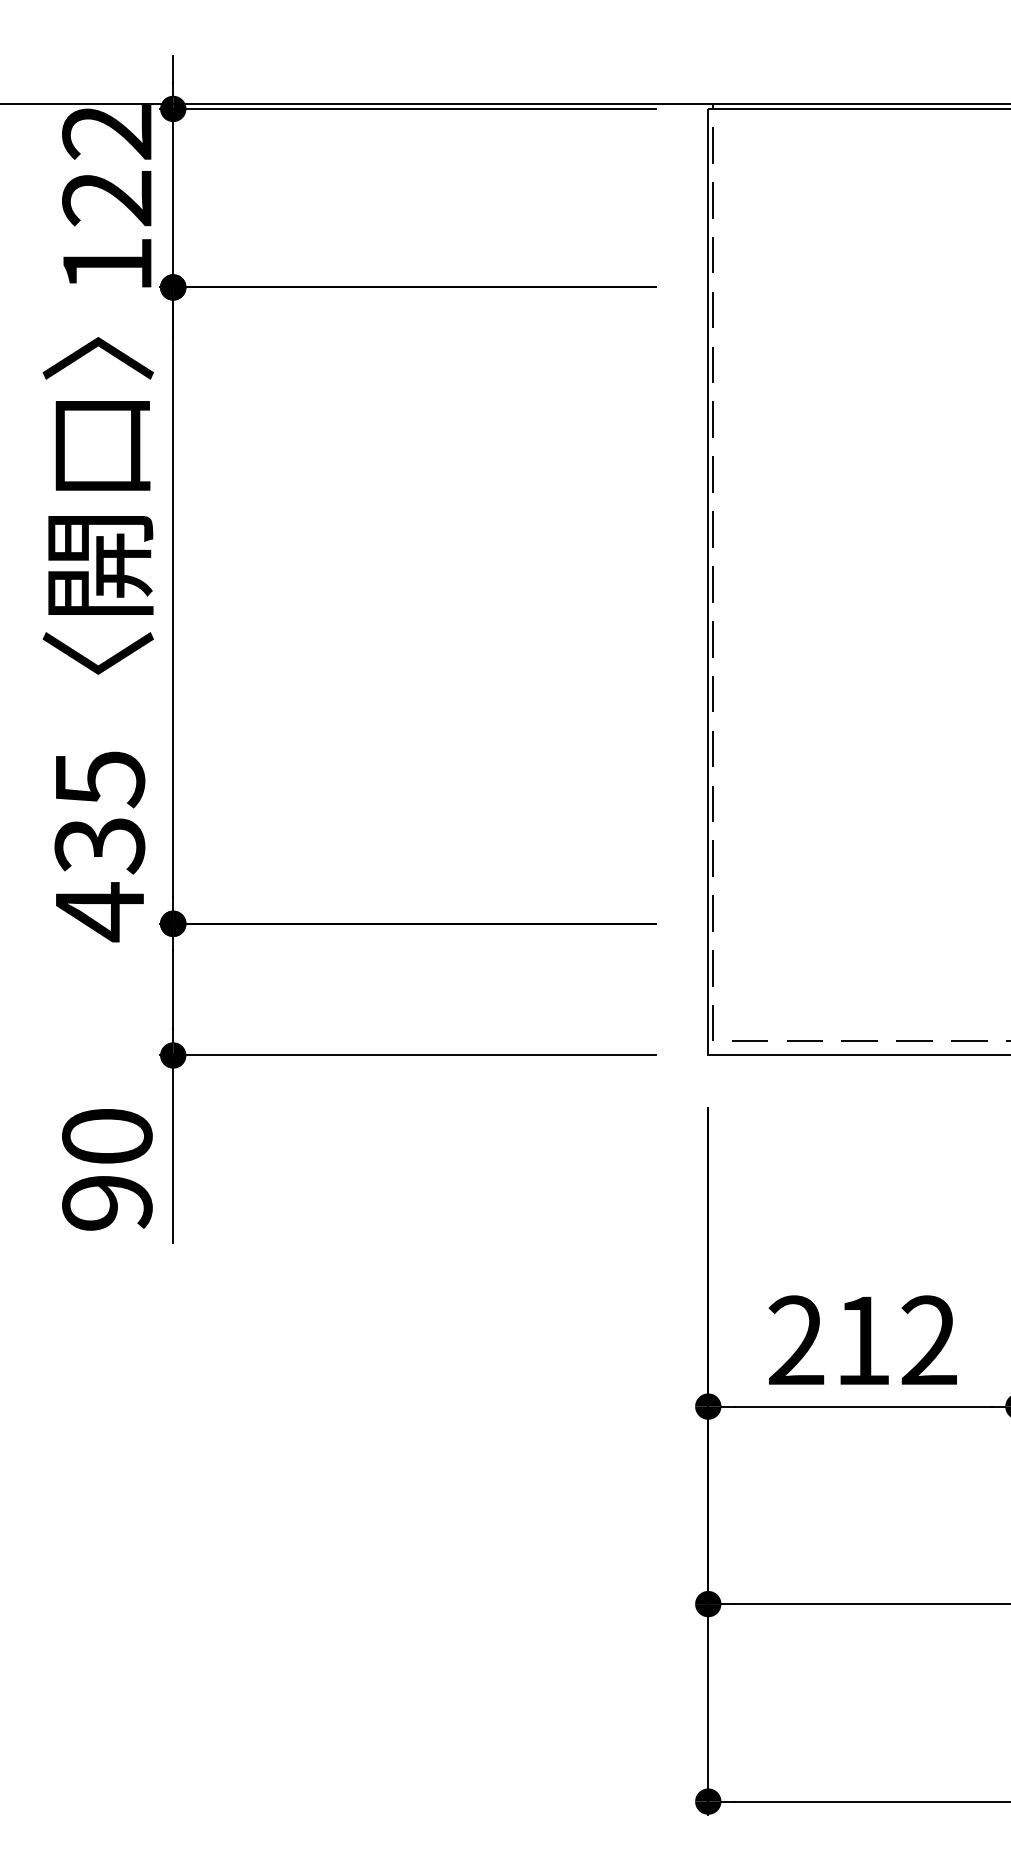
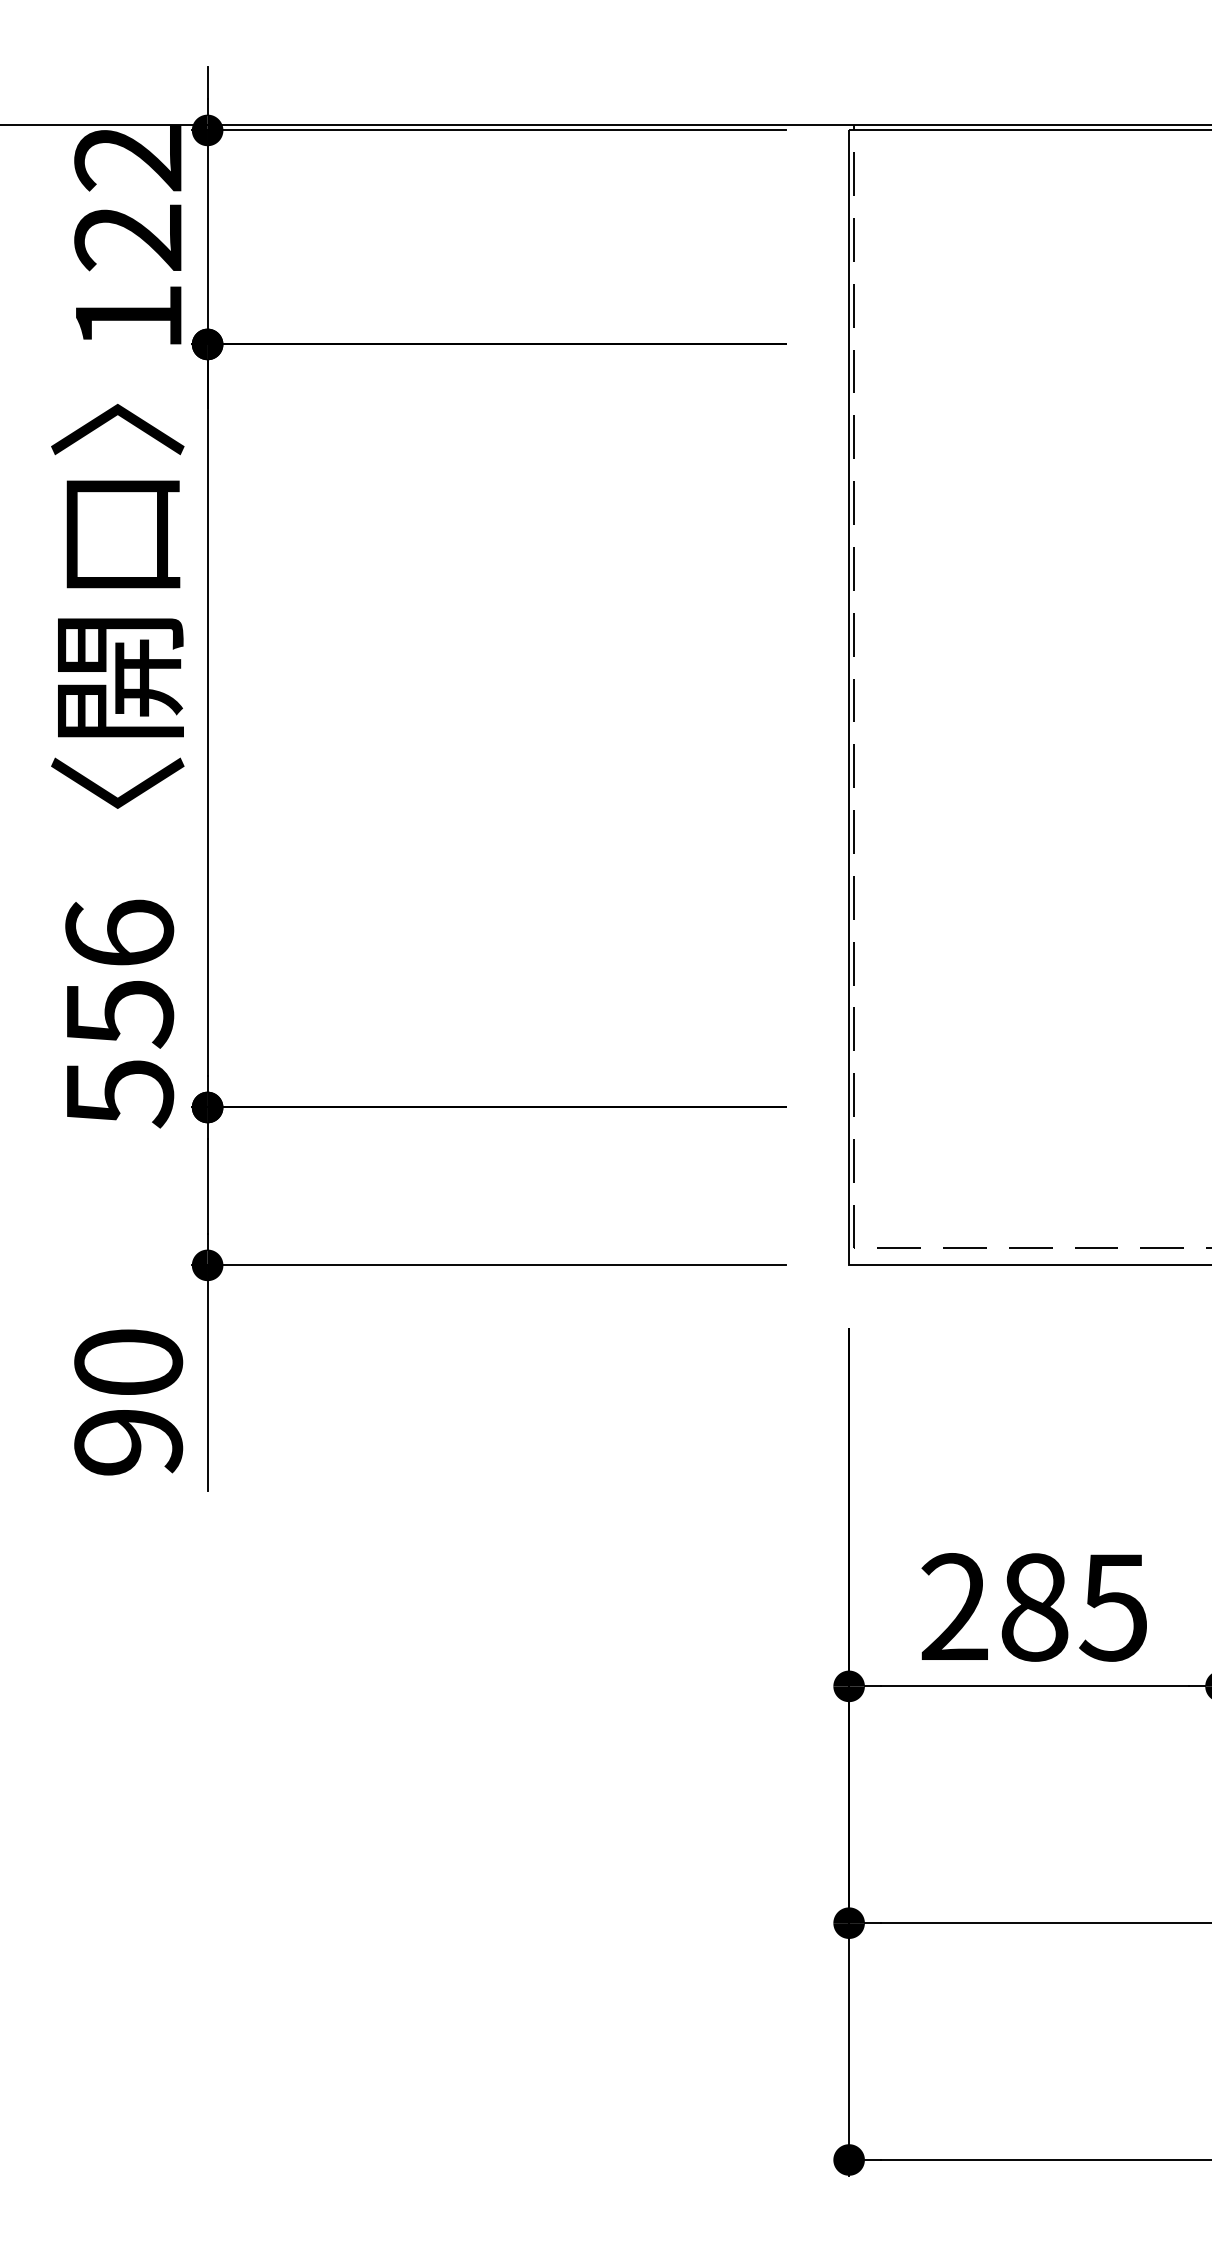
text: (99, 846) -> (119, 1014), 435 -> 556
text: (896, 1340) -> (1074, 1607), 212 -> 285

